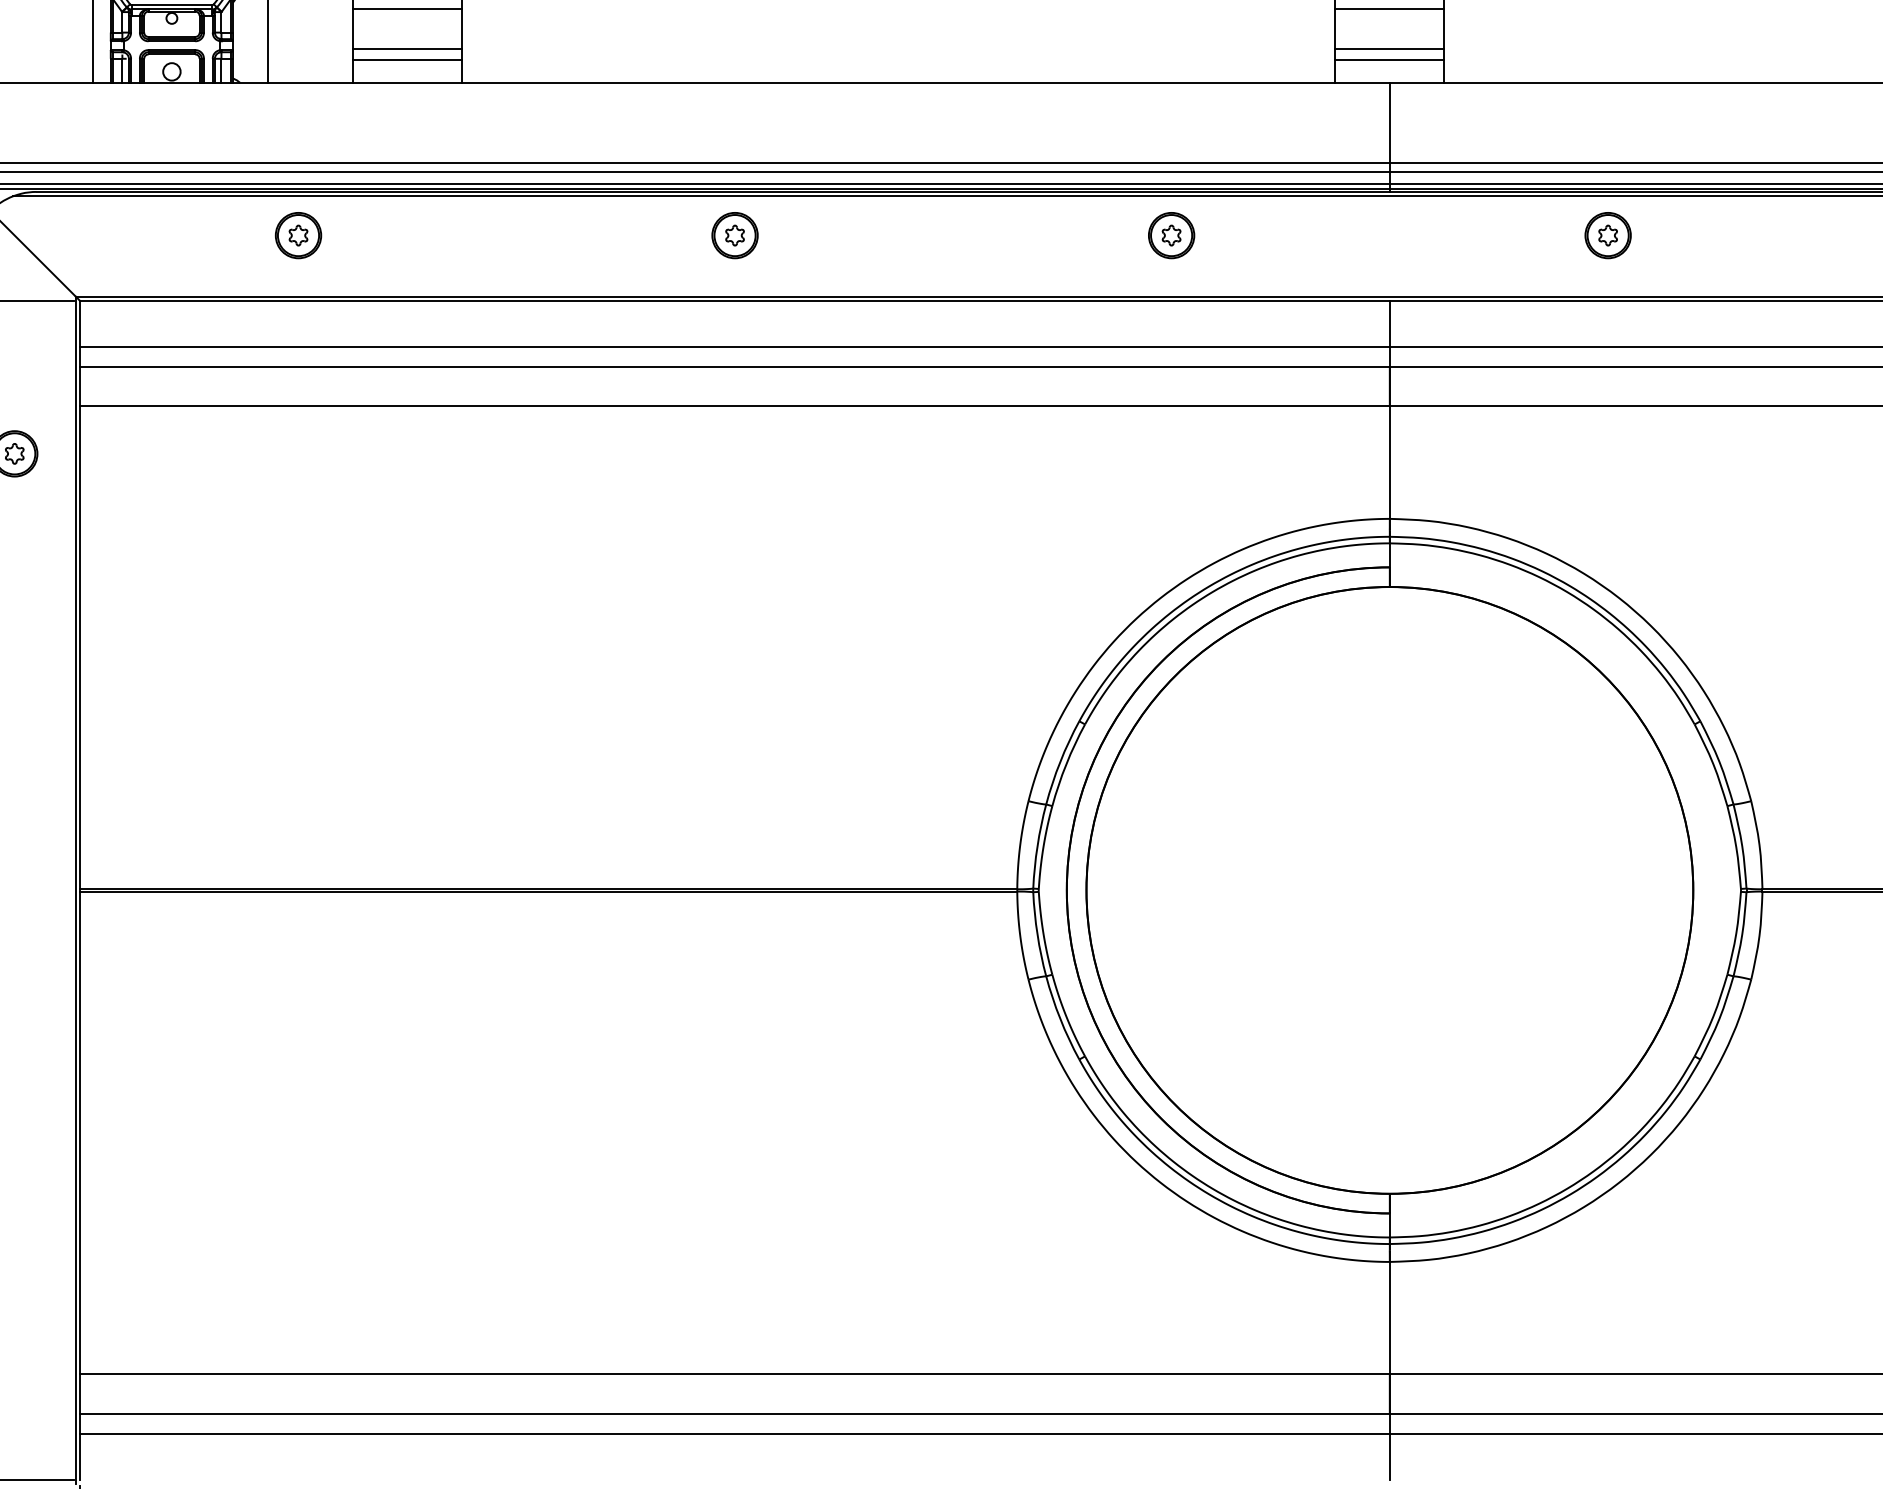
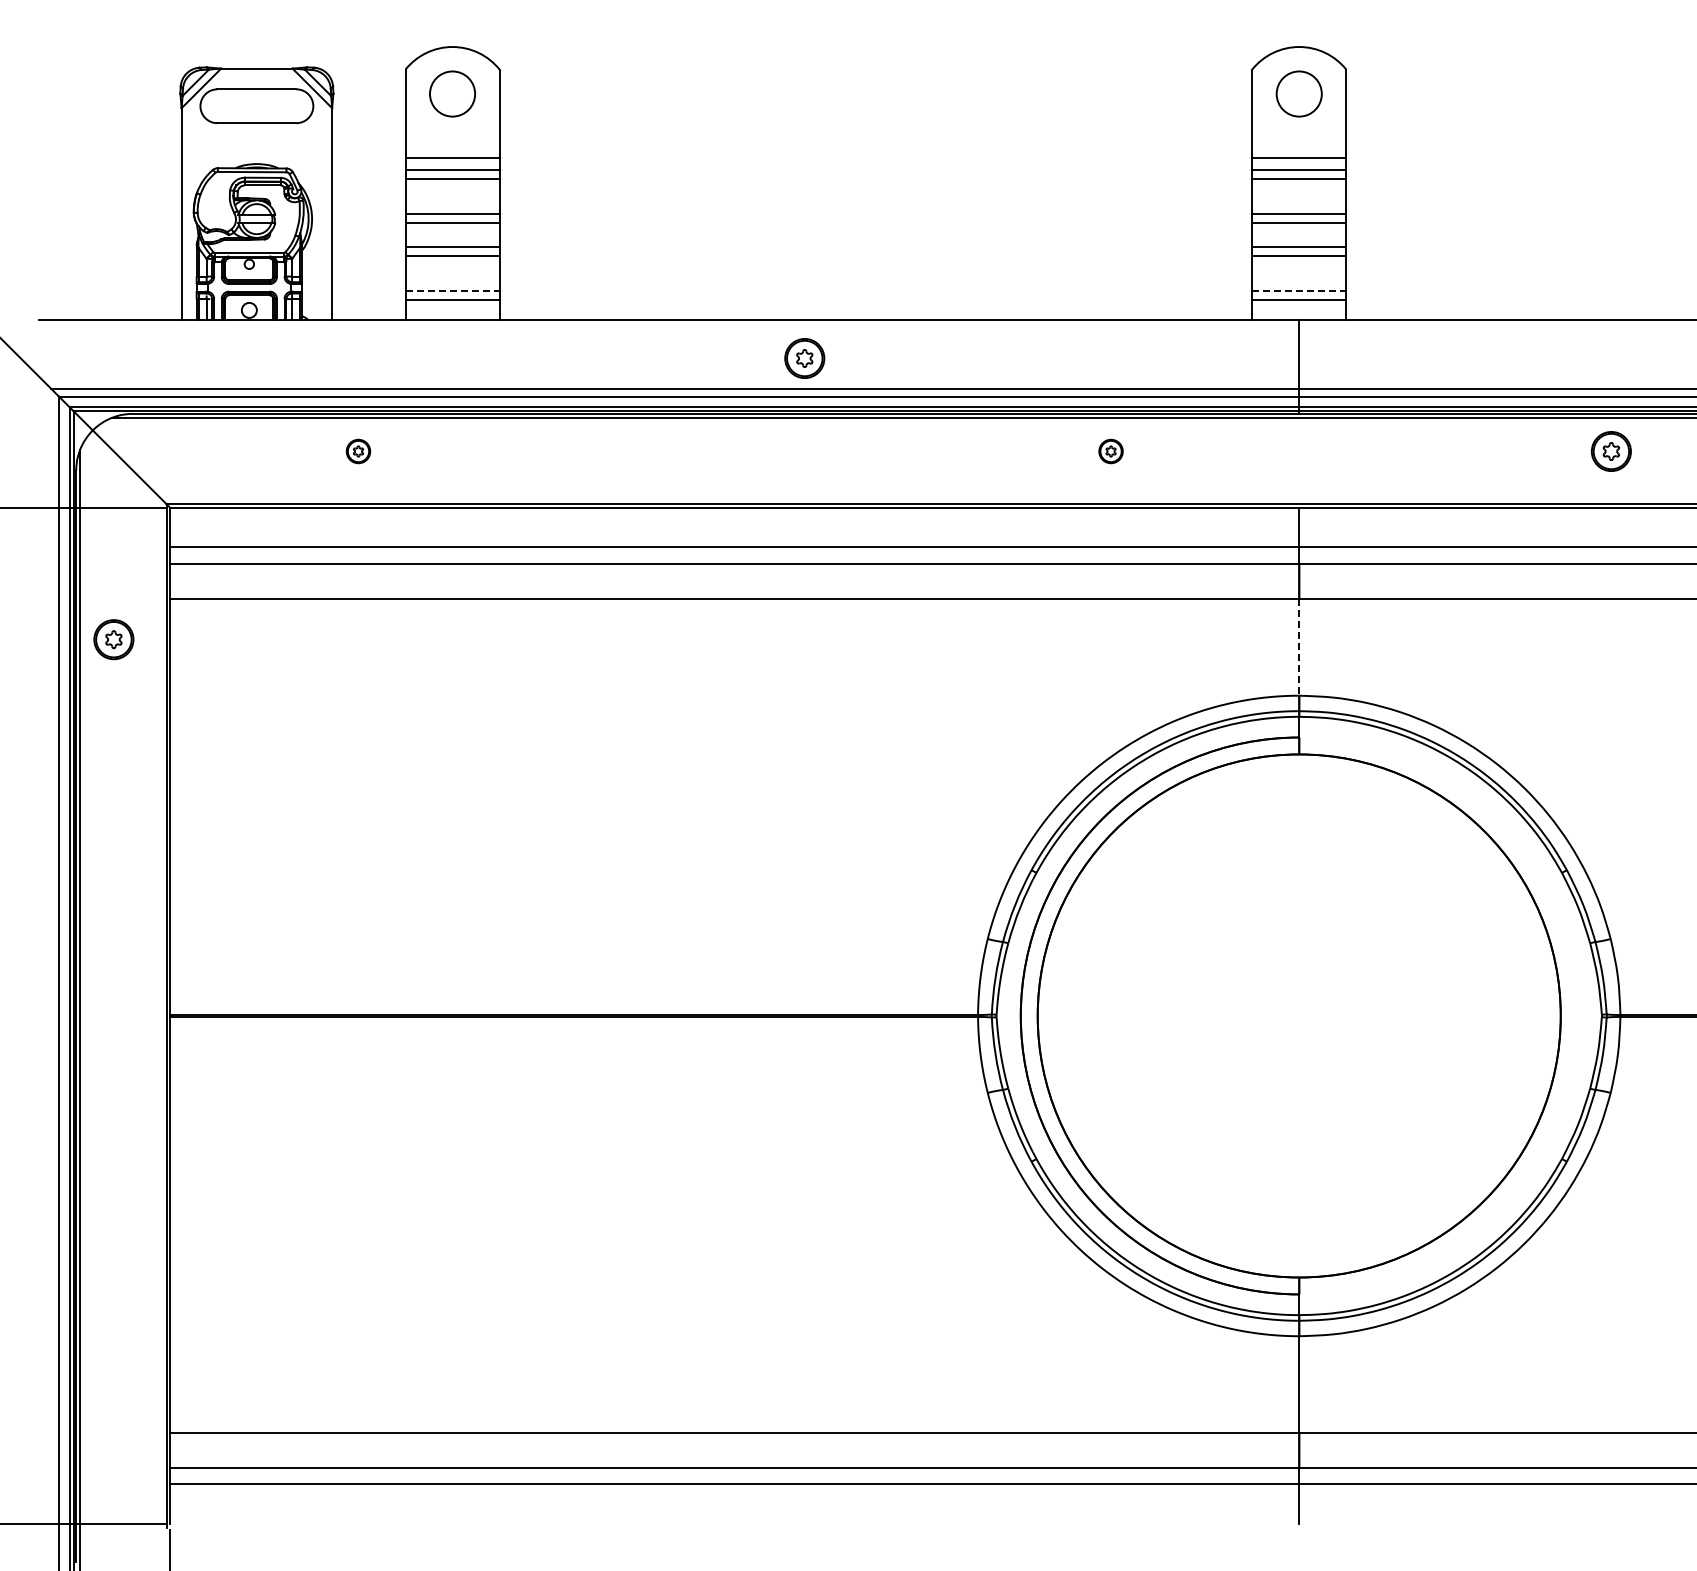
line: (408, 49) -> (453, 291), solid -> dashed
line: (1390, 49) -> (1299, 291), solid -> dashed
part: (298, 235) -> (358, 451), size x0.6
part: (734, 235) -> (804, 358), moved
part: (1170, 235) -> (1110, 451), size x0.6
part: (1608, 235) -> (1611, 451), moved
line: (1390, 462) -> (1299, 647), solid -> dashed

